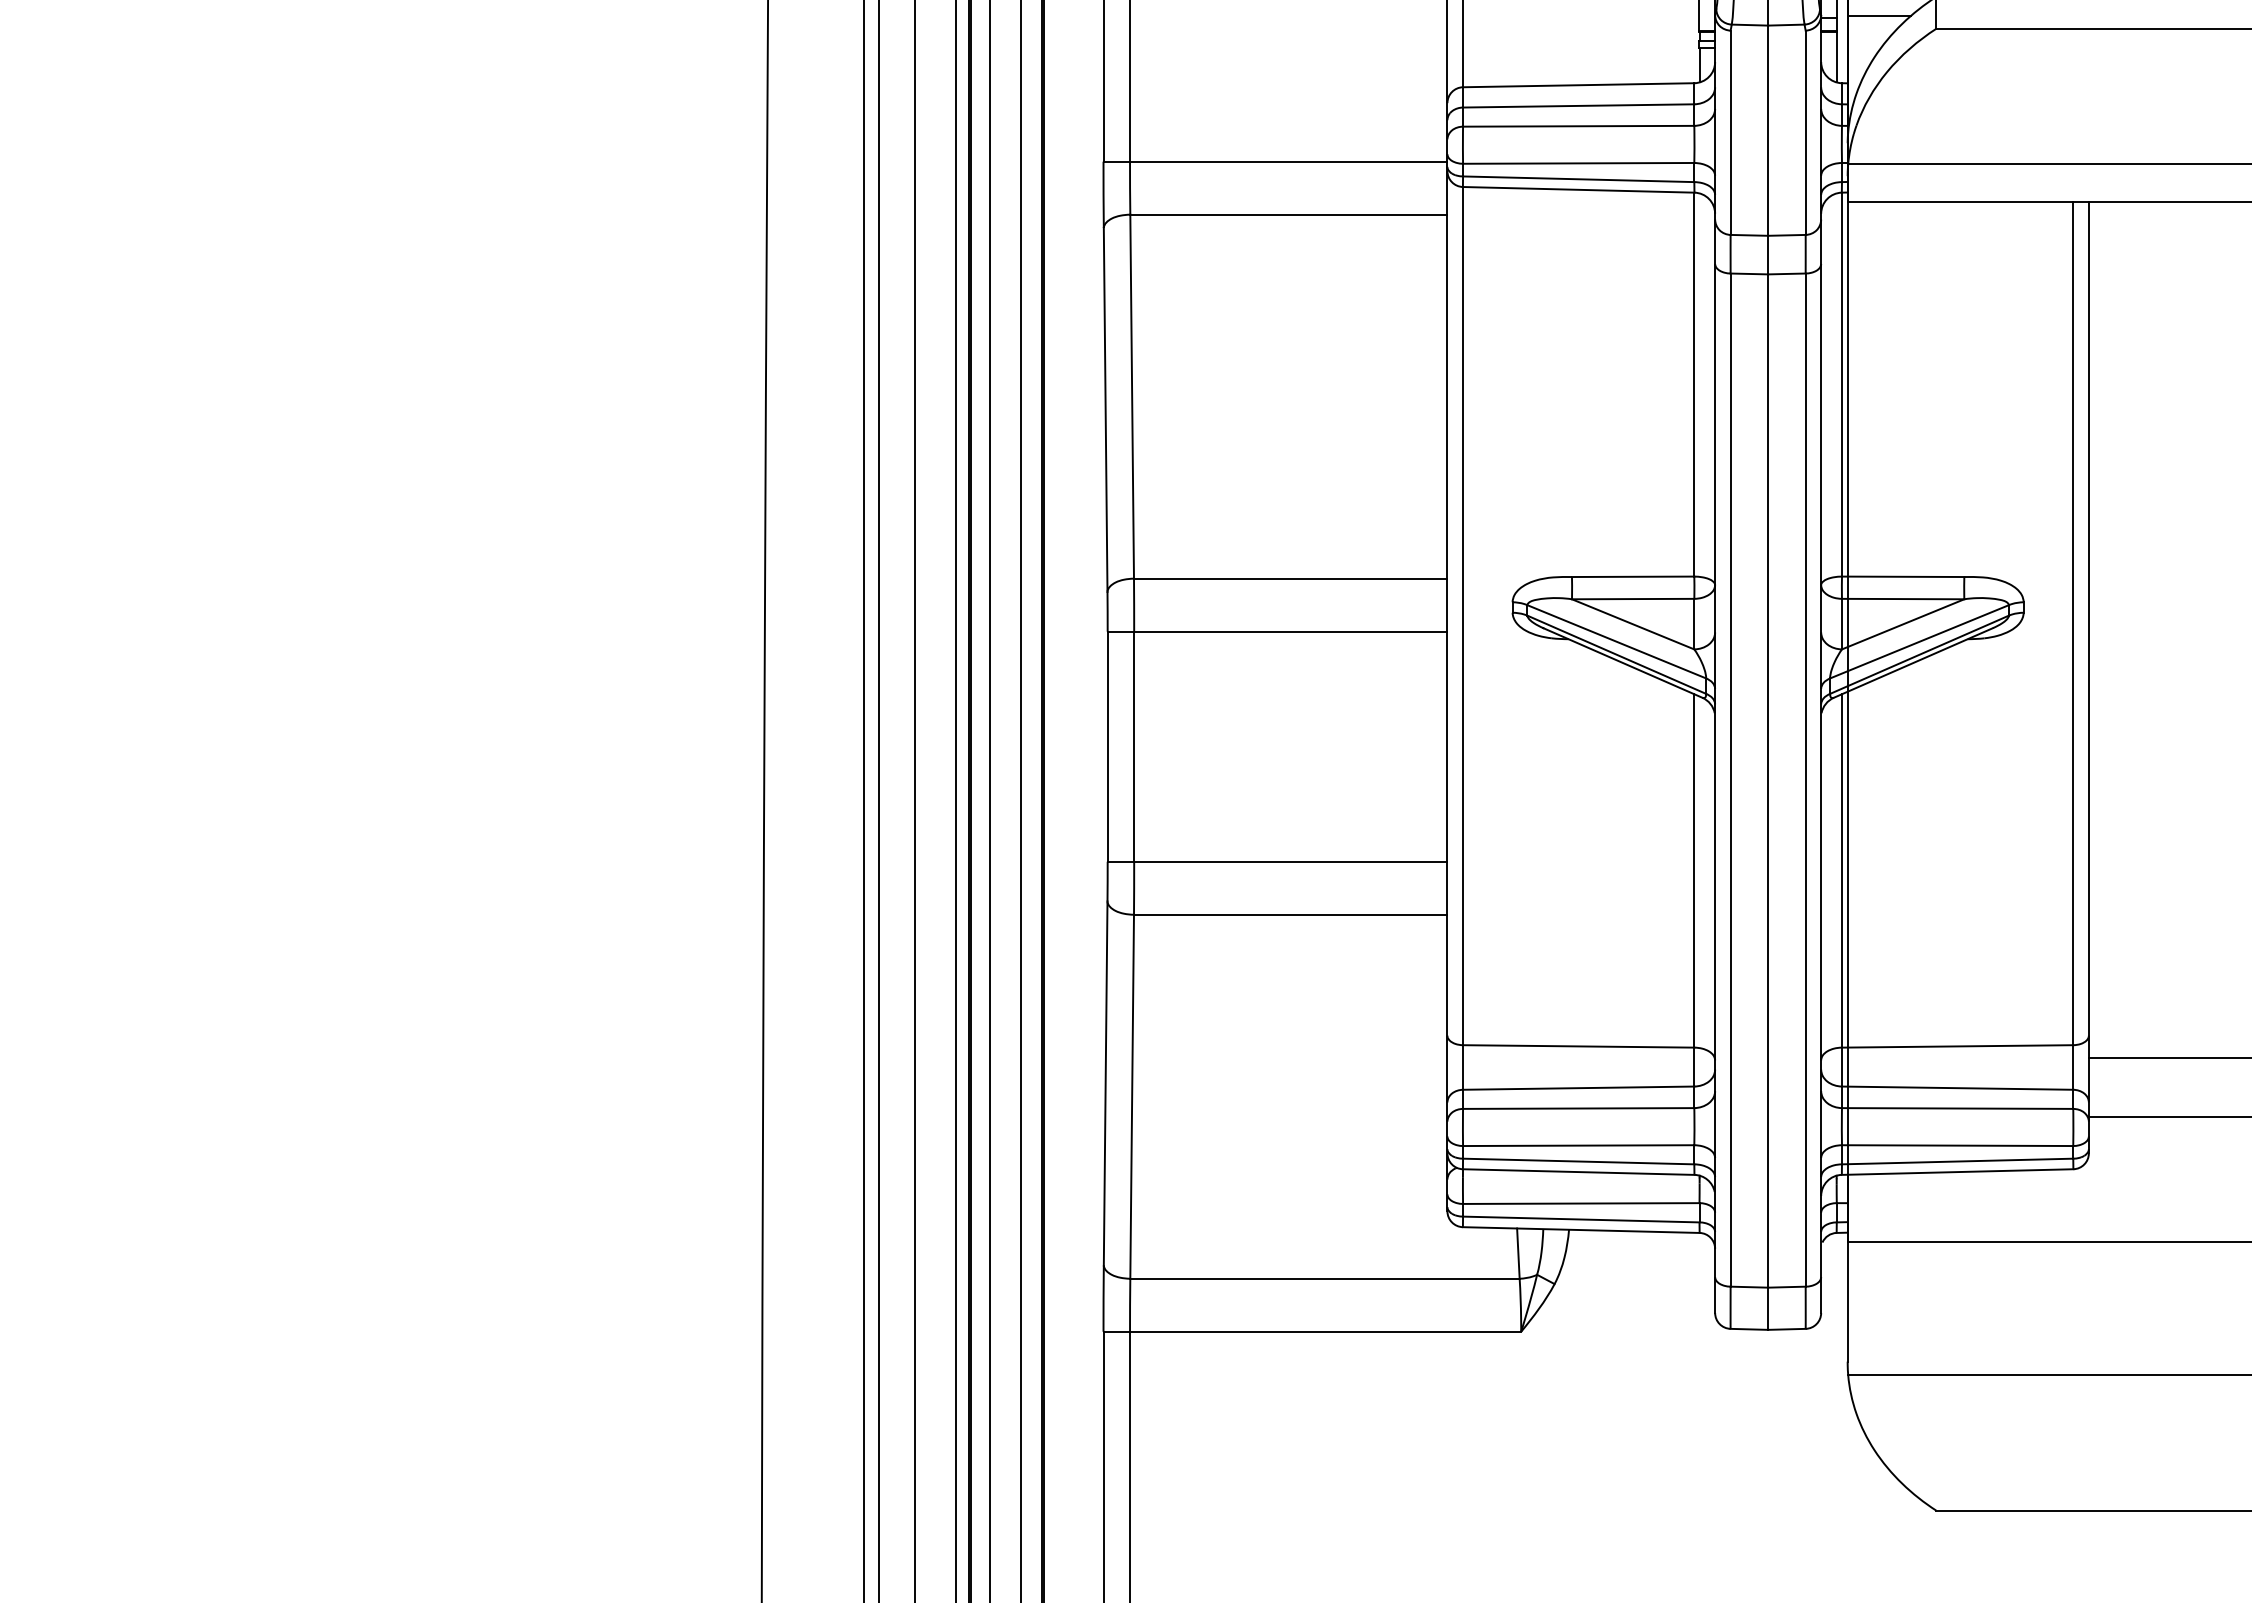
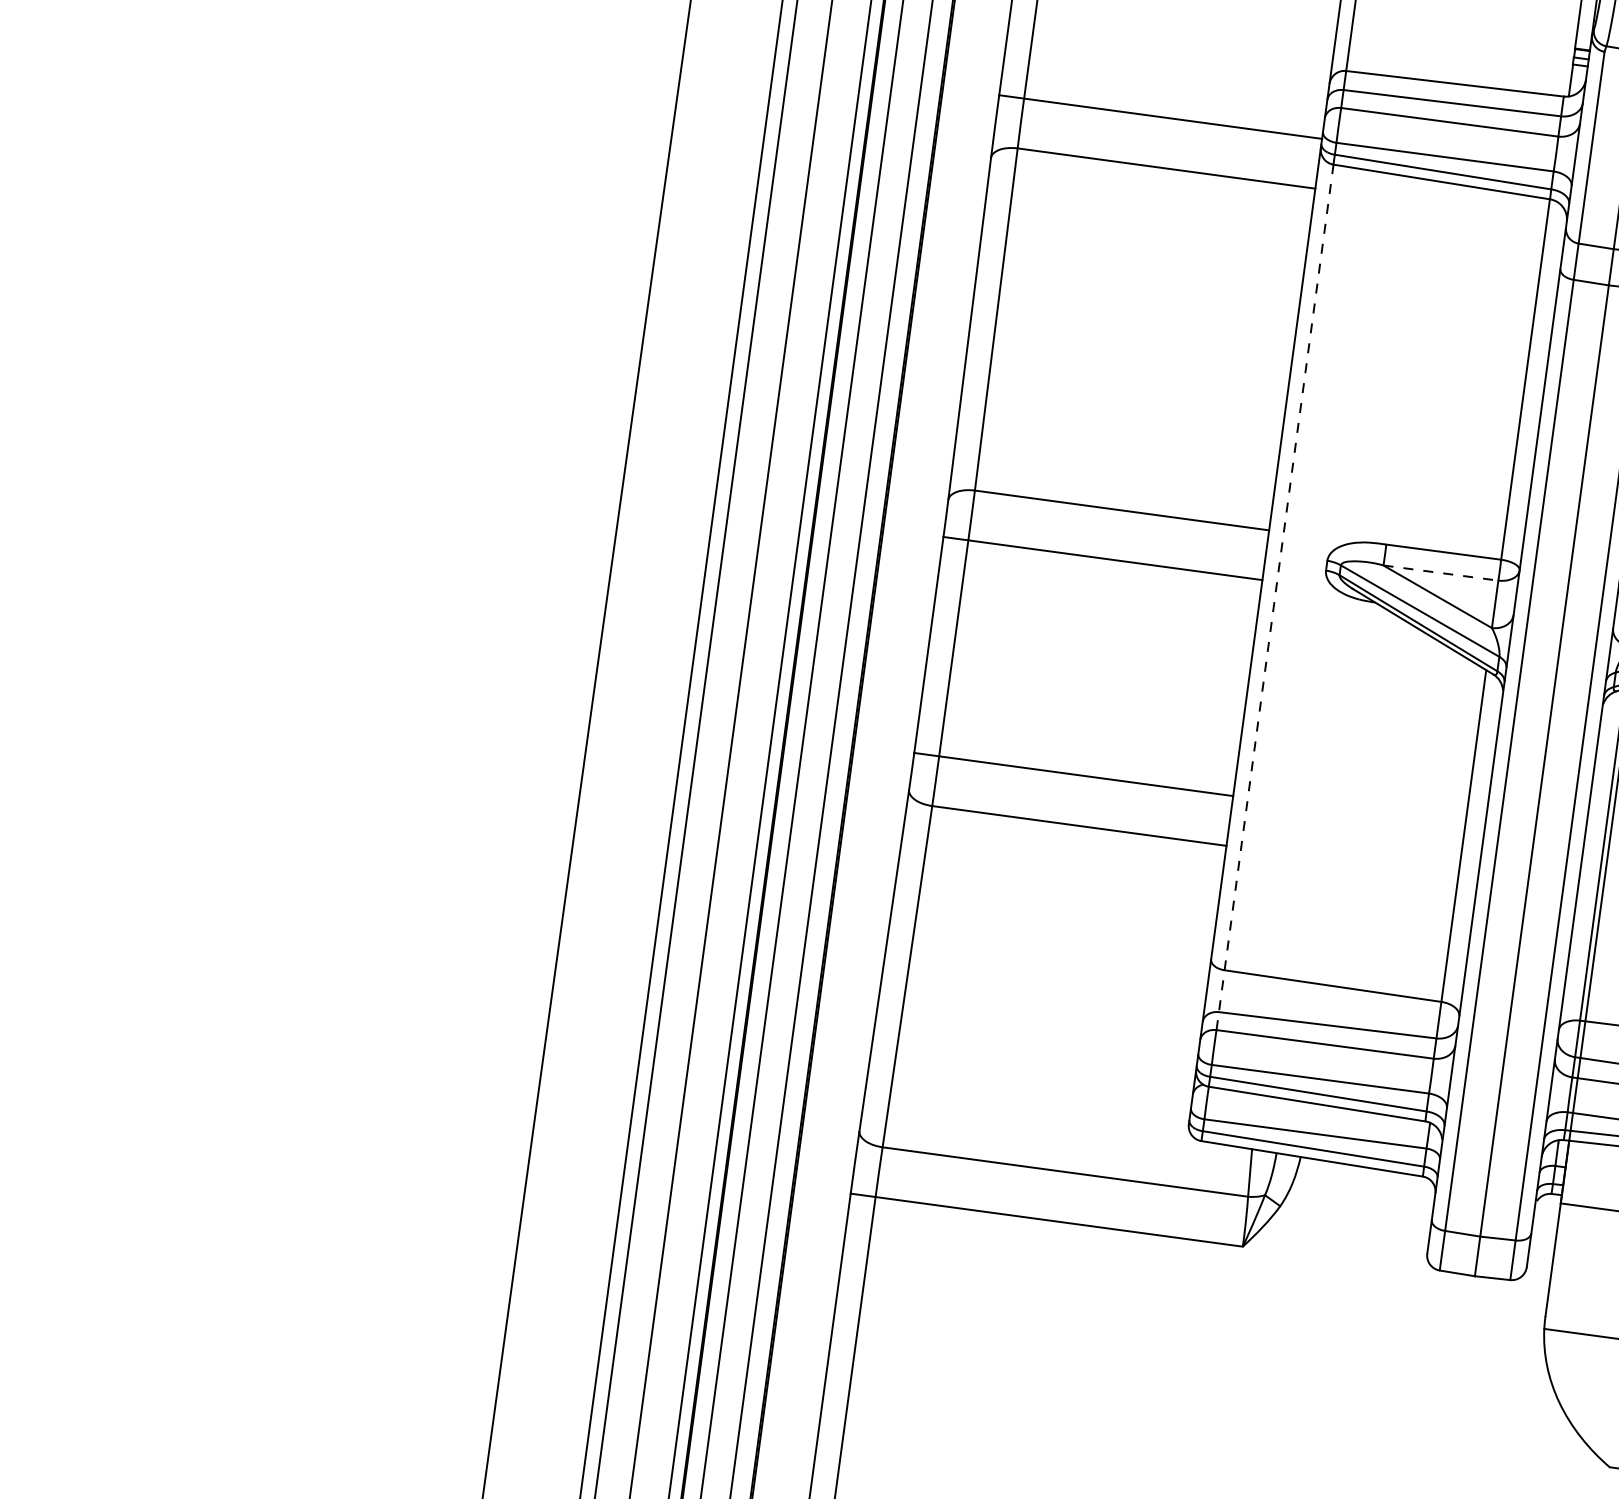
line: (1633, 599) -> (1441, 573), solid -> dashed
line: (1463, 647) -> (1275, 596), solid -> dashed

